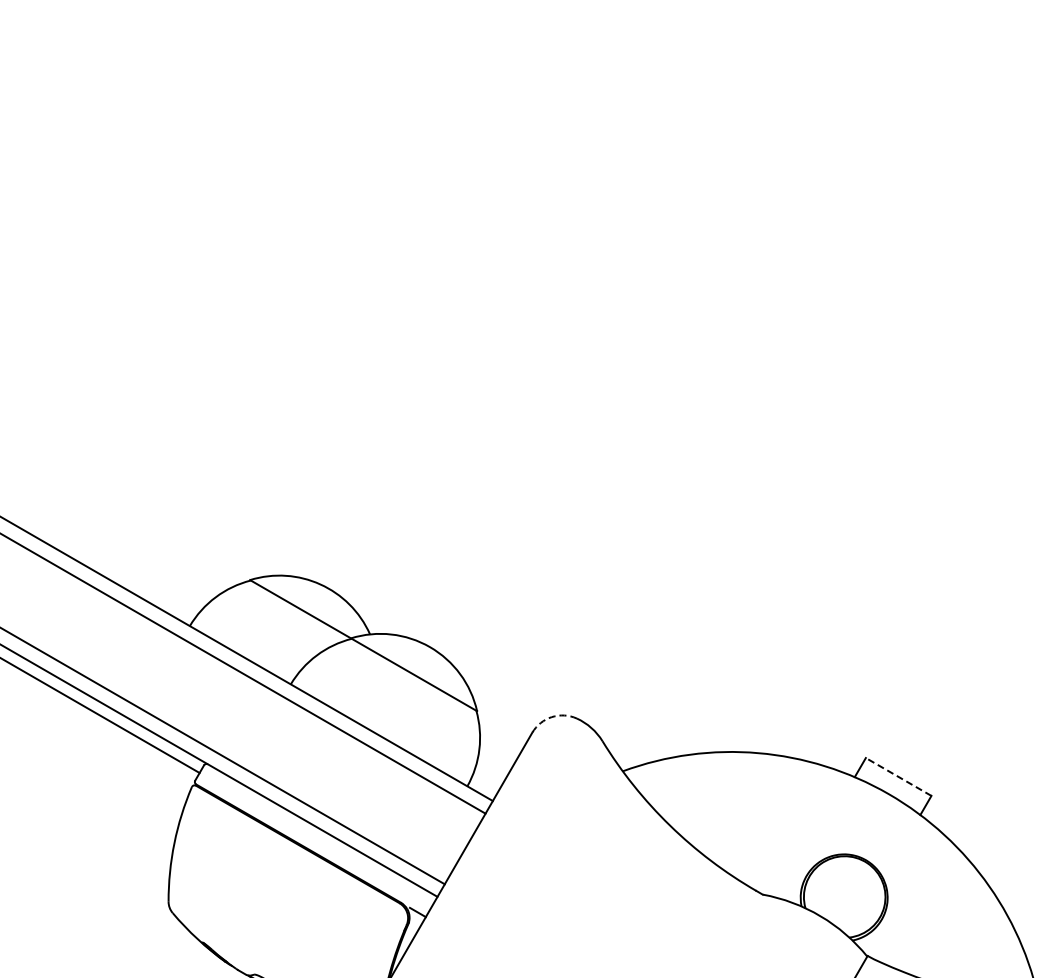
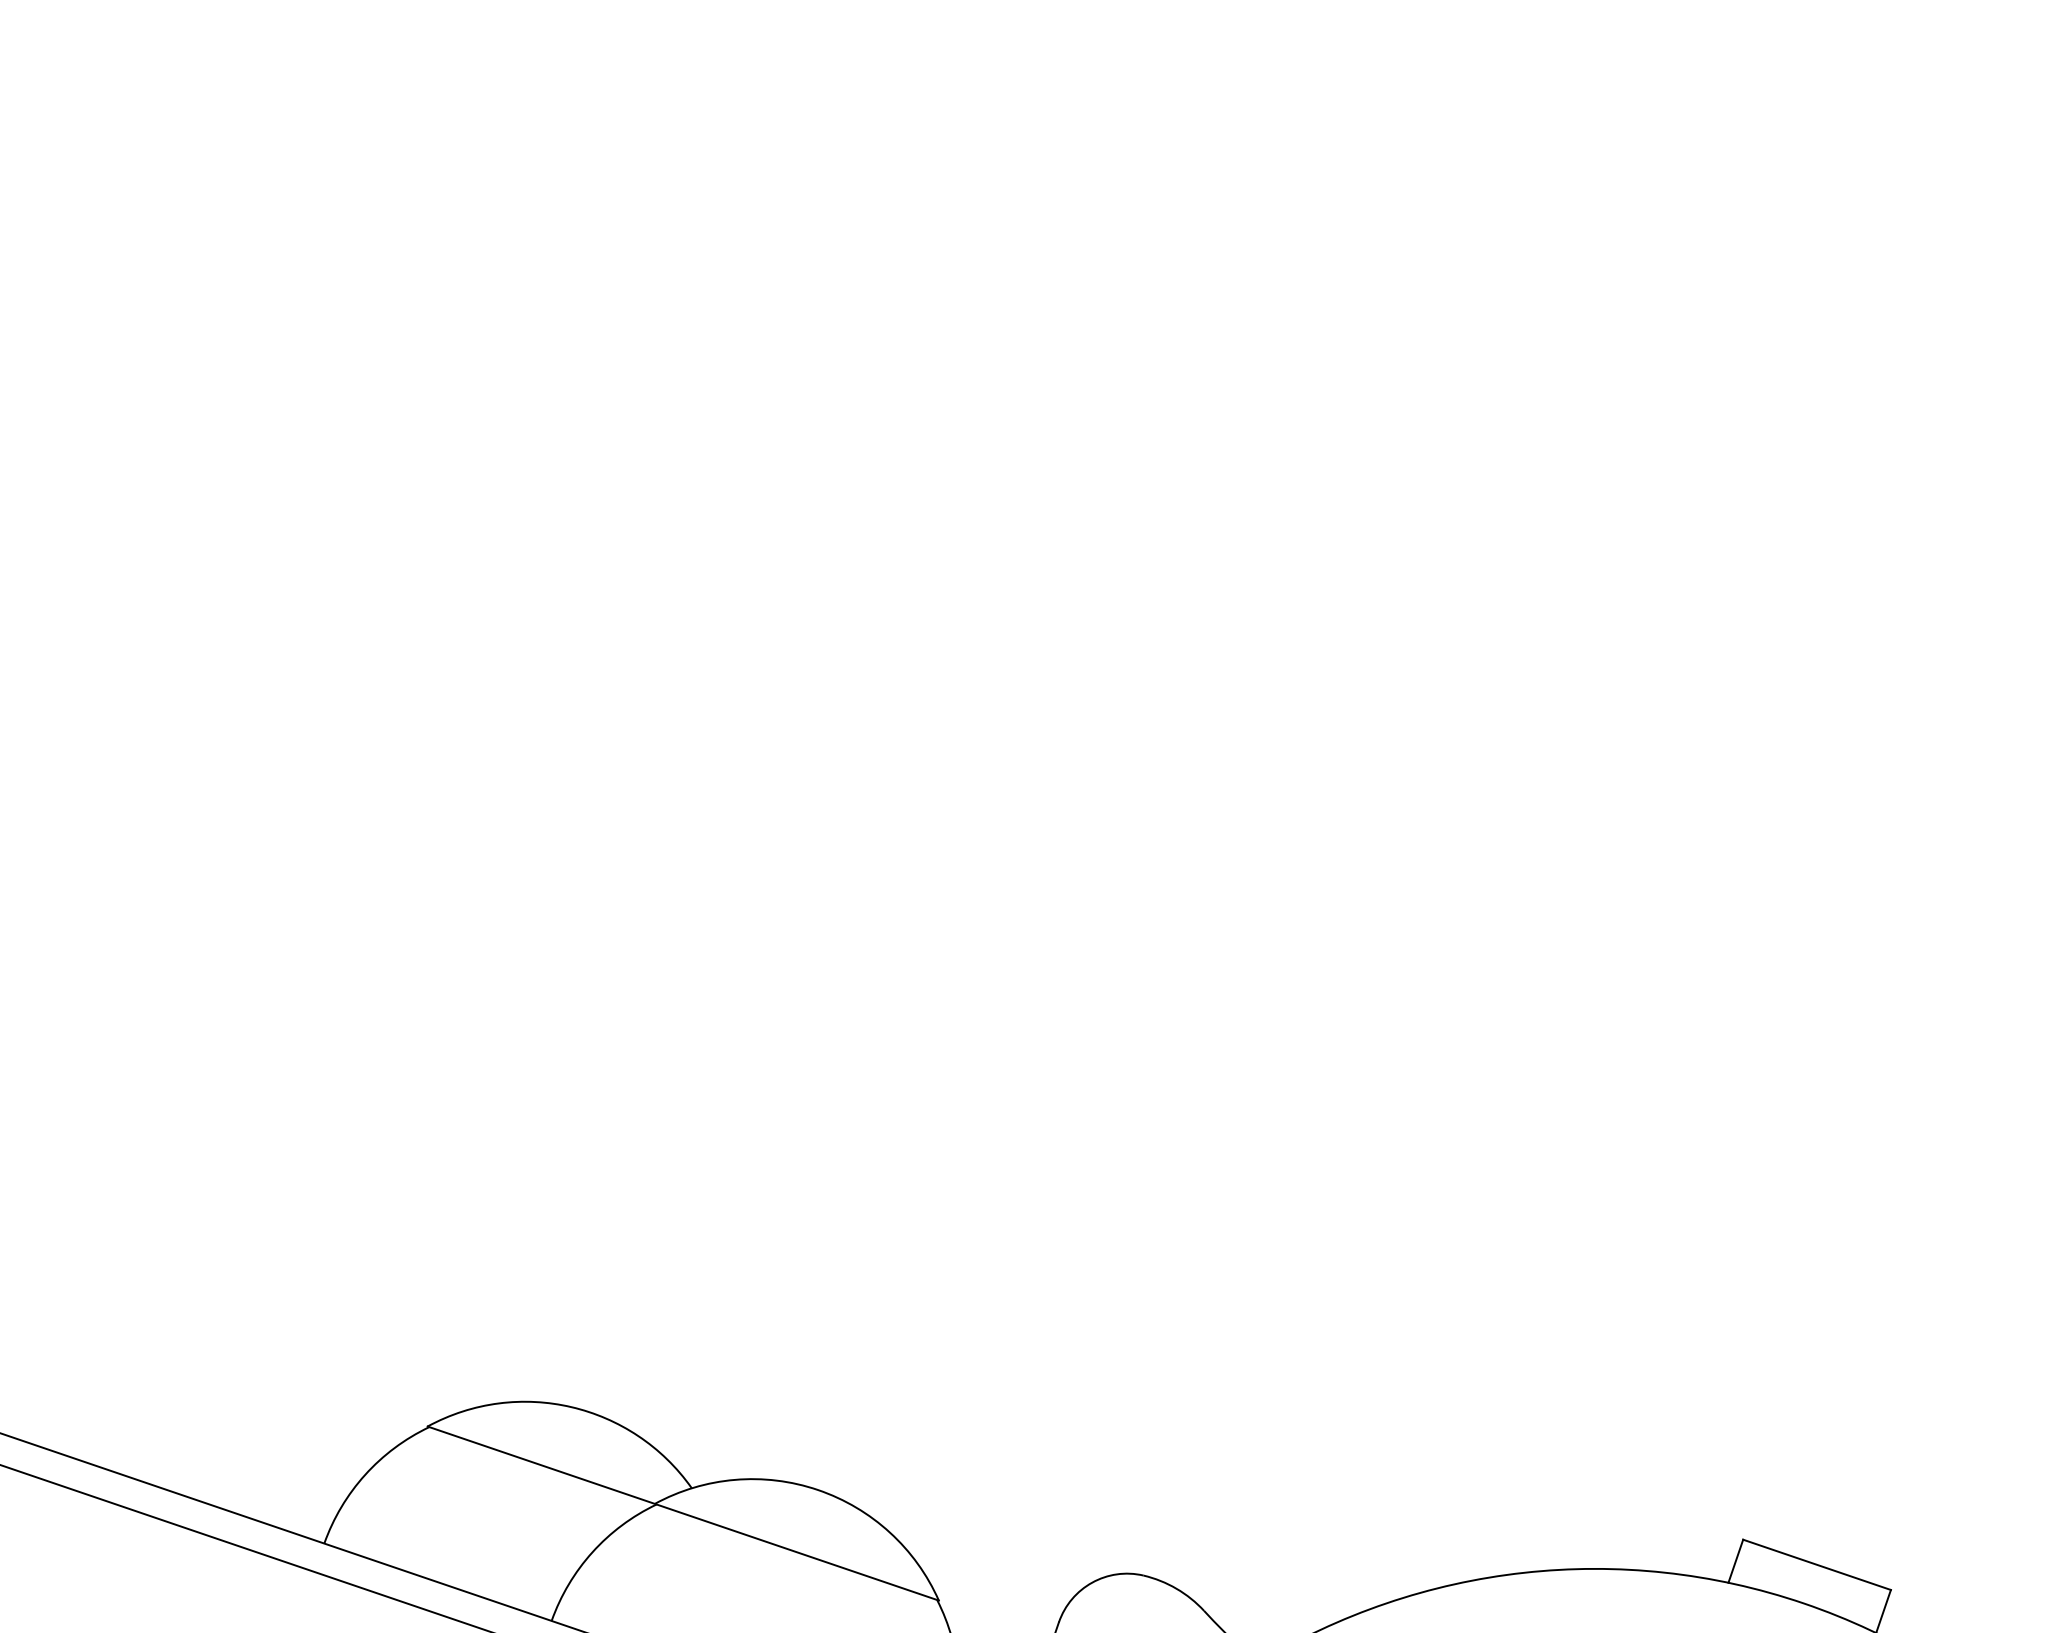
arc: (551, 717) -> (1091, 1583), dashed -> solid
line: (898, 776) -> (1816, 1563), dashed -> solid

